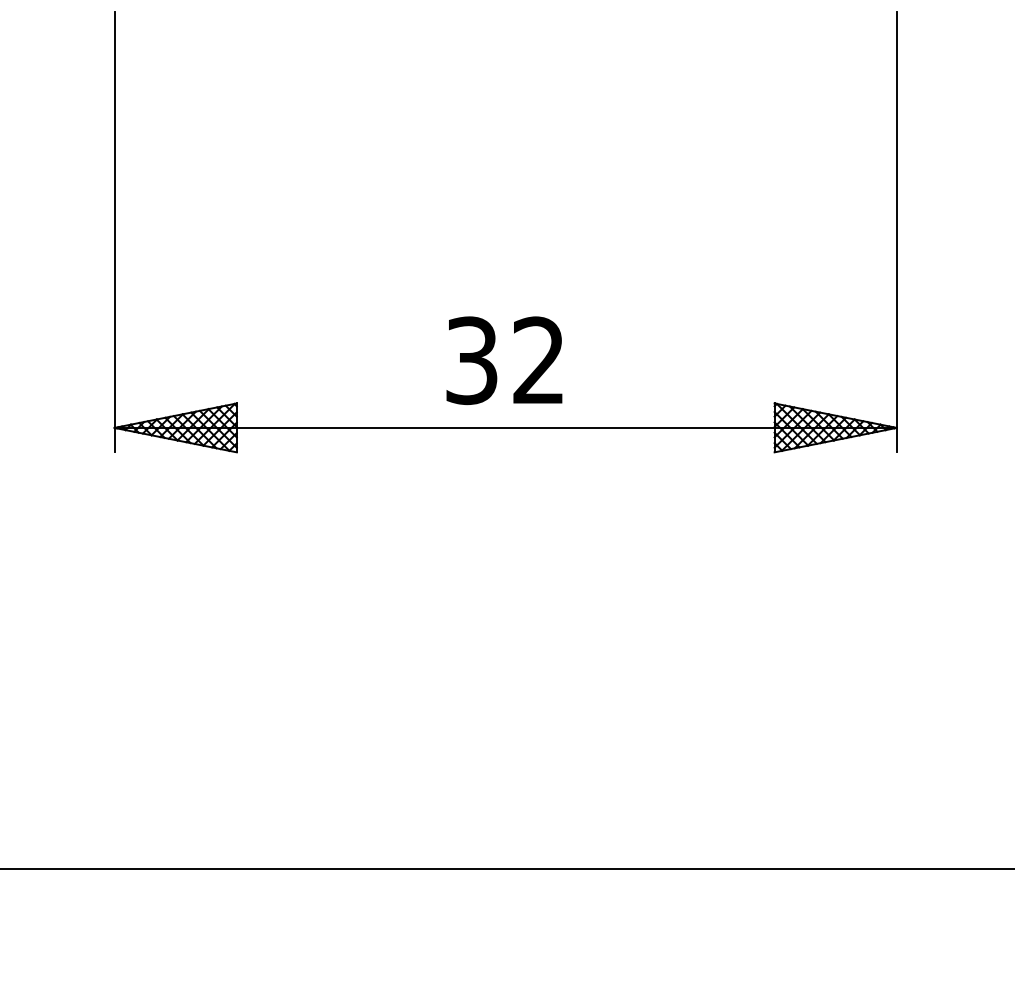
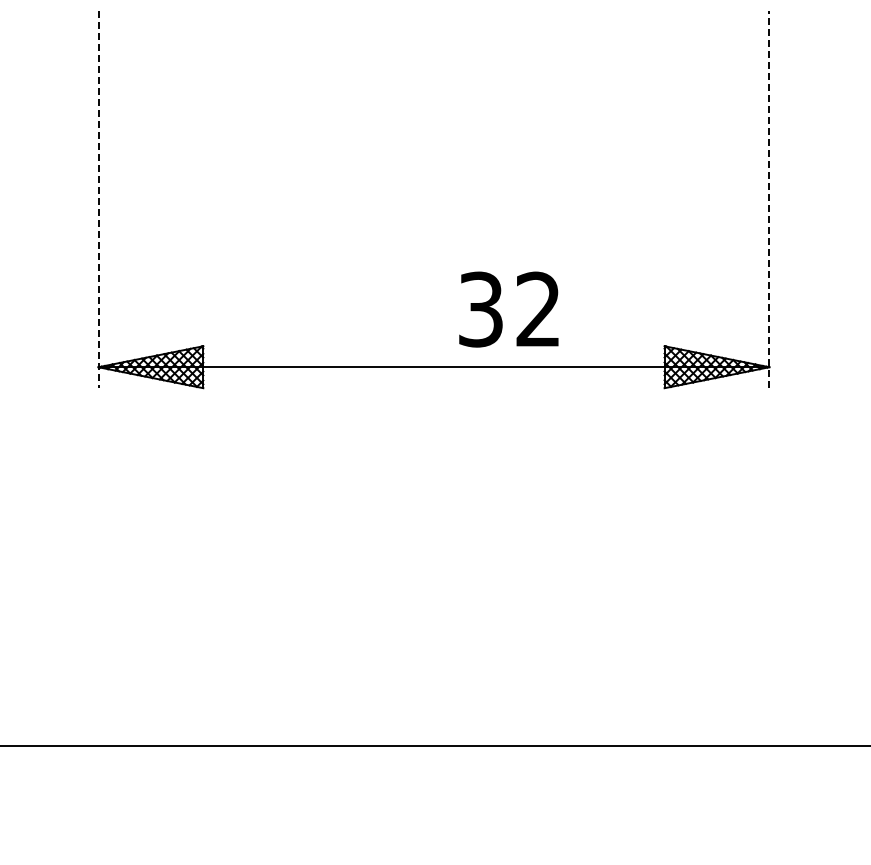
line: (114, 232) -> (98, 199), solid -> dashed
line: (896, 232) -> (769, 199), solid -> dashed
text: (504, 360) -> (508, 309), moved

